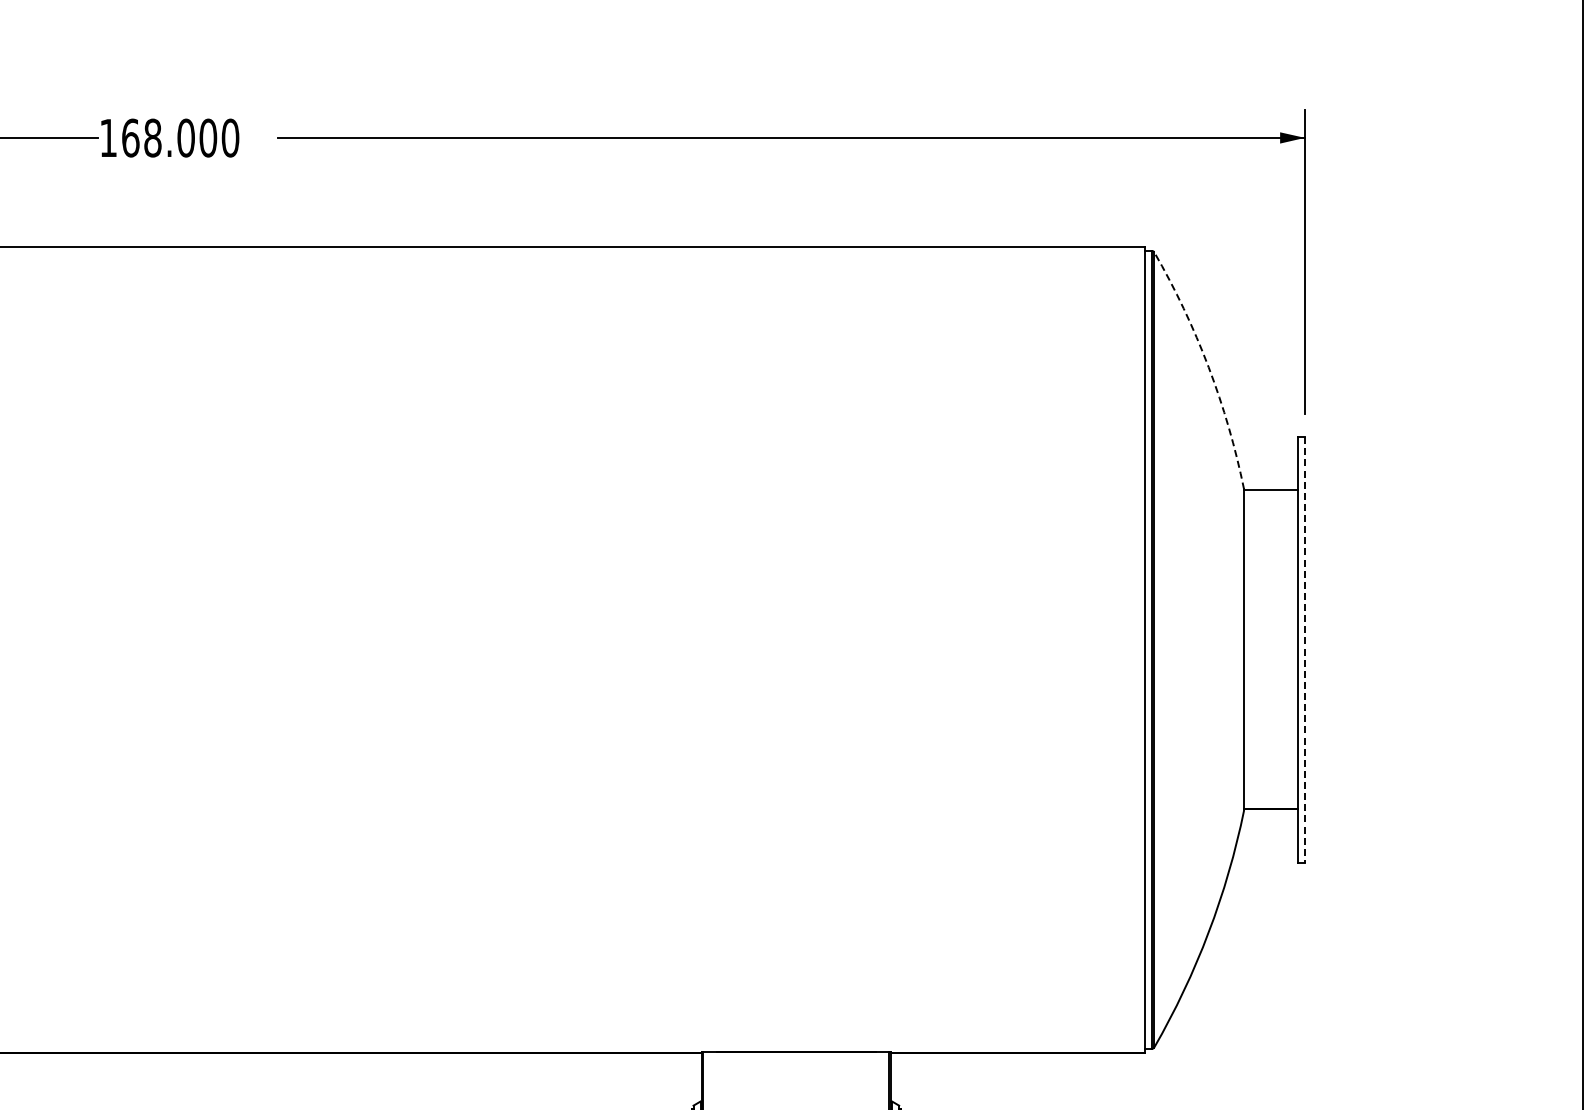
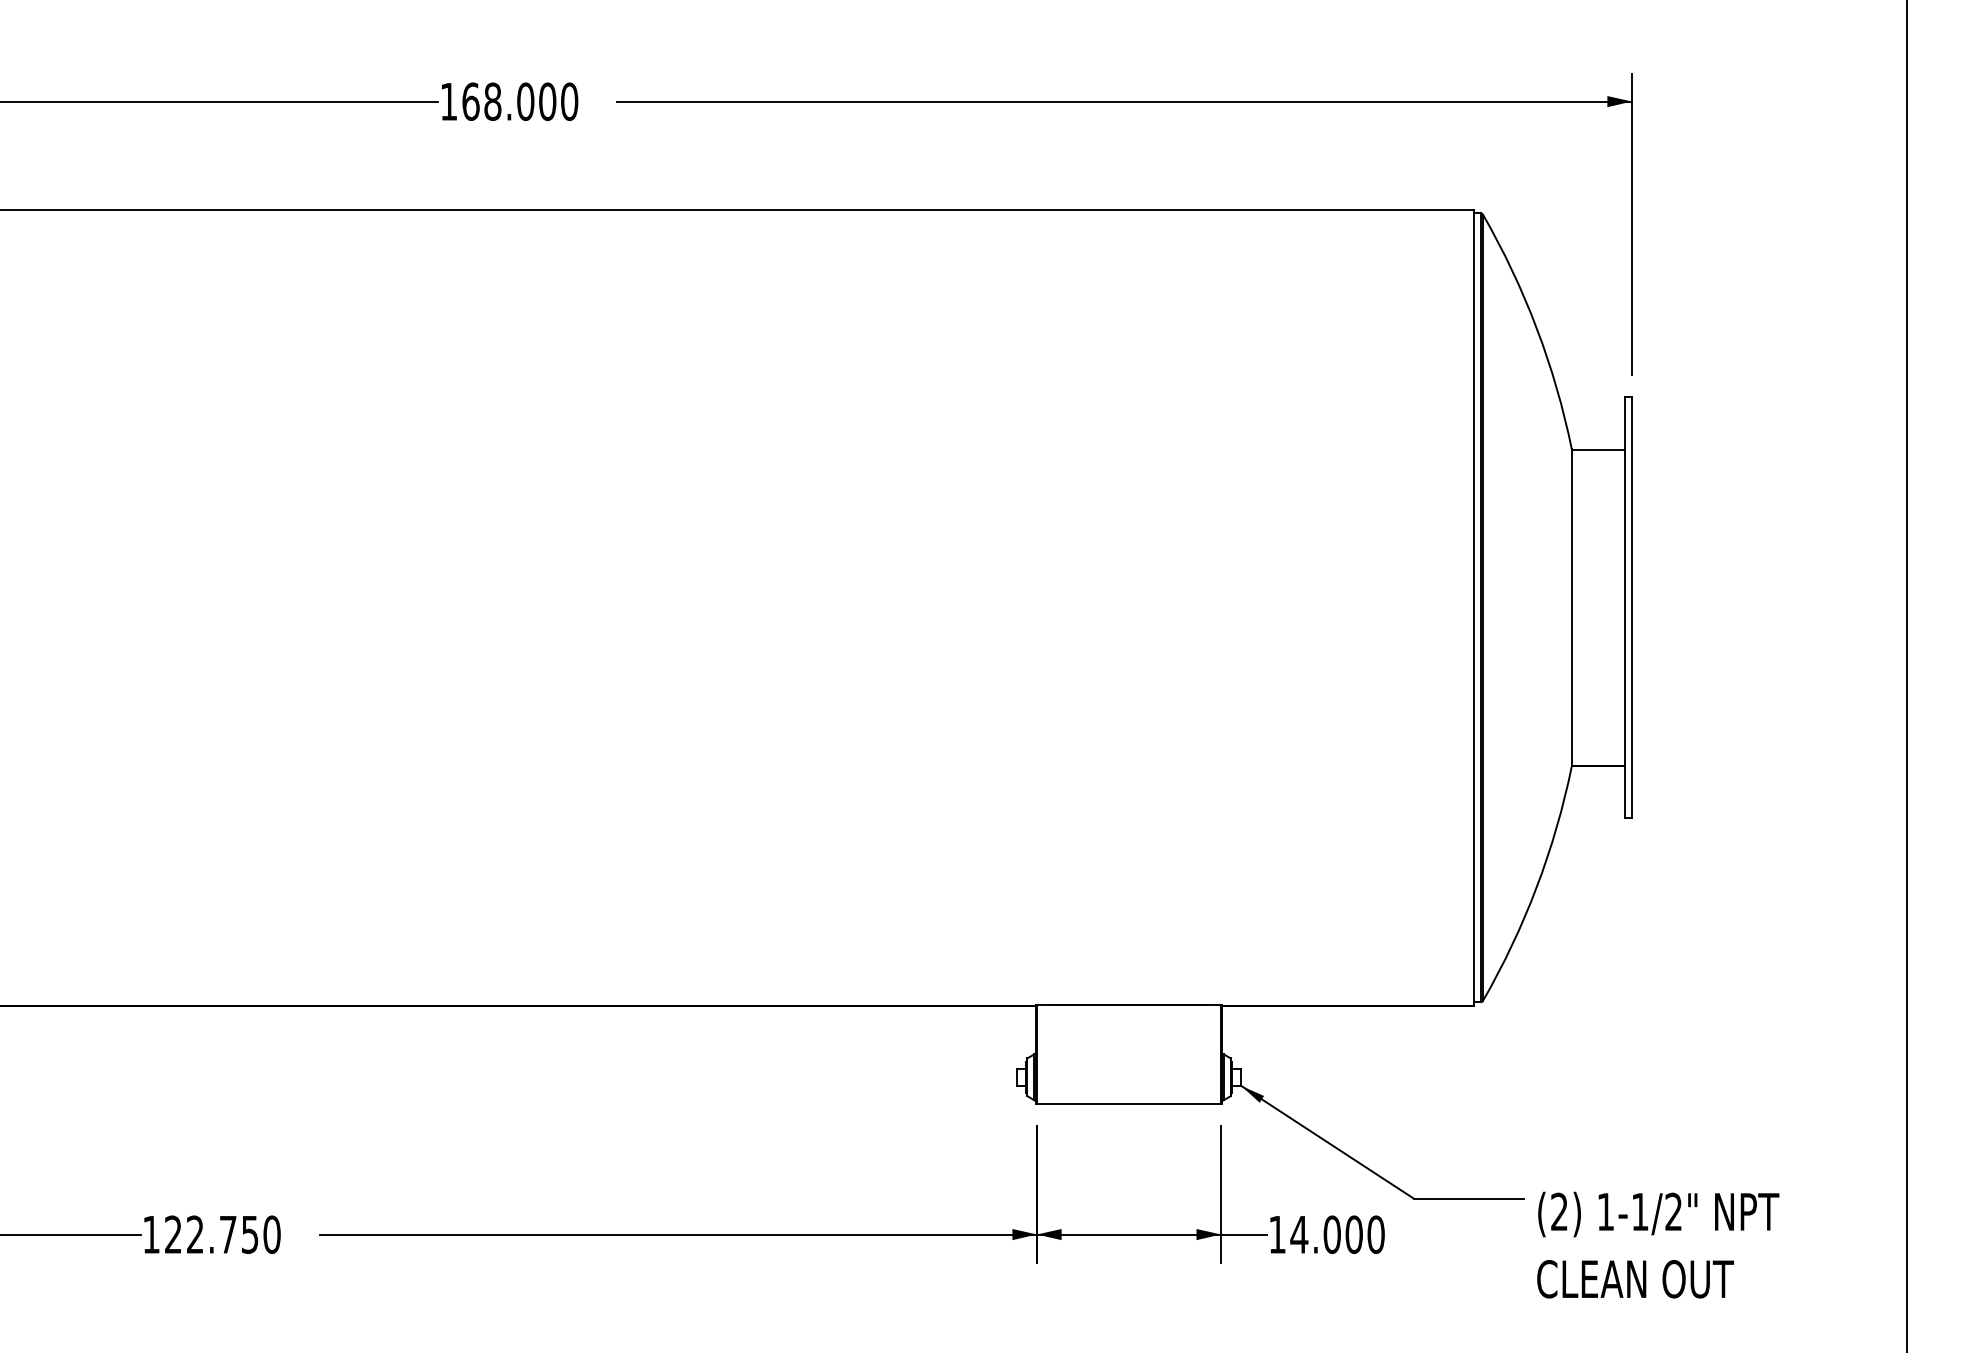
arc: (1208, 367) -> (1536, 328), dashed -> solid
line: (1304, 650) -> (1631, 608), dashed -> solid

